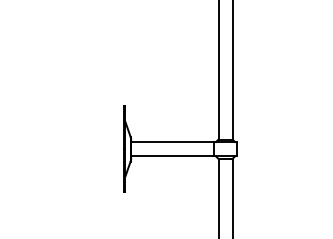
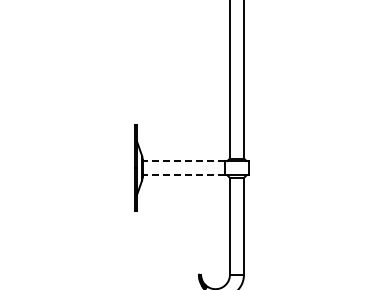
line: (172, 142) -> (183, 161), solid -> dashed
line: (172, 156) -> (183, 175), solid -> dashed

